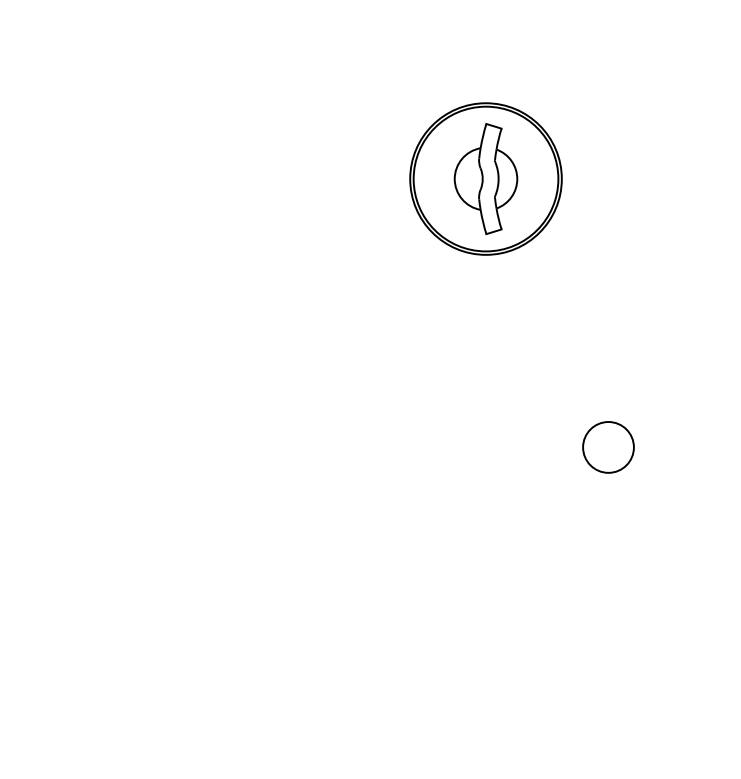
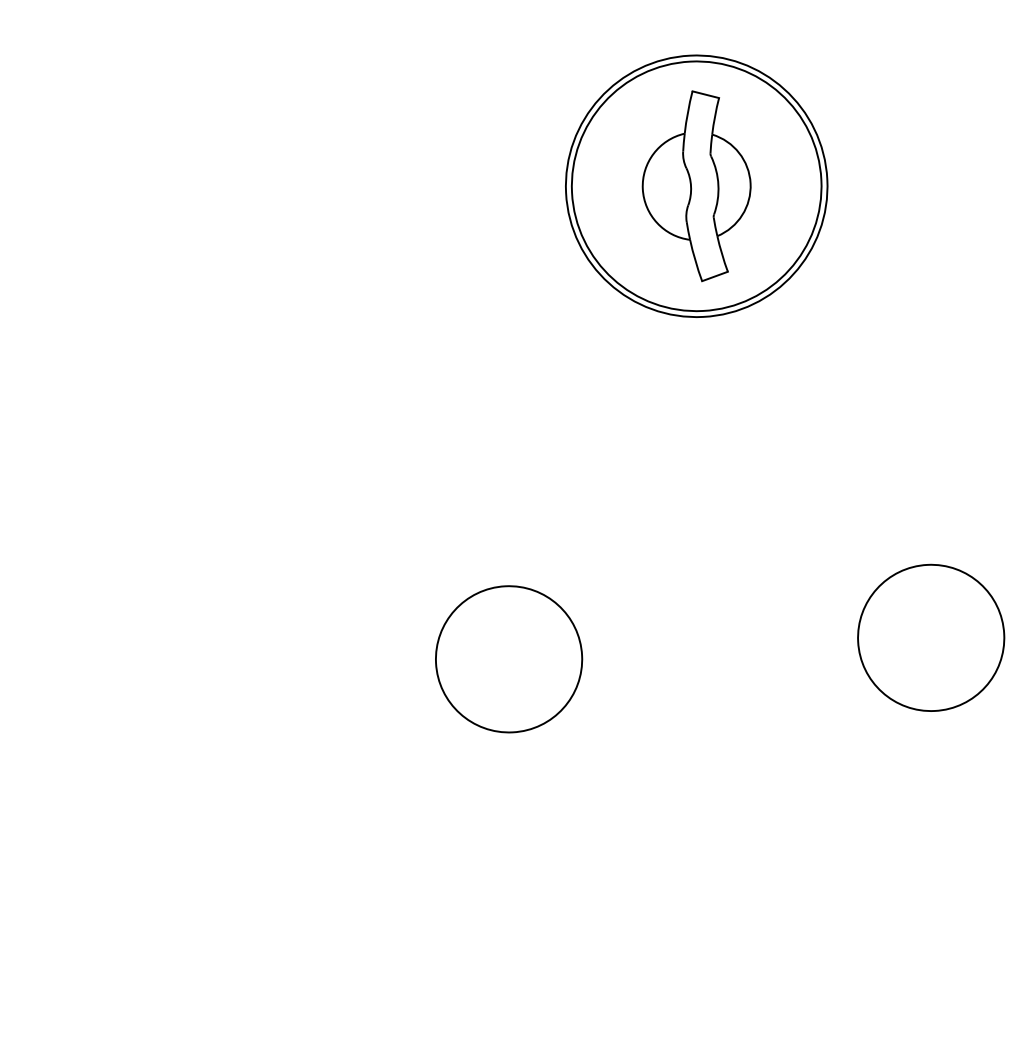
circle: (363, 447) -> (509, 659), added
circle: (608, 447) -> (931, 638), size x1.67

